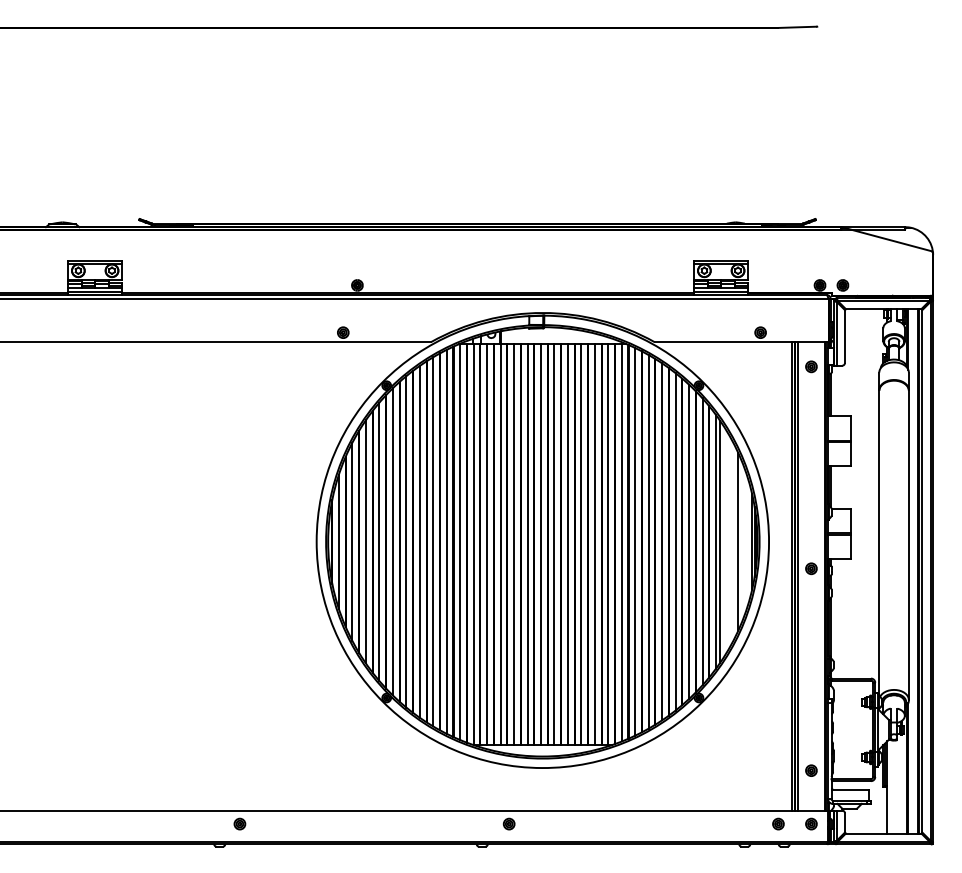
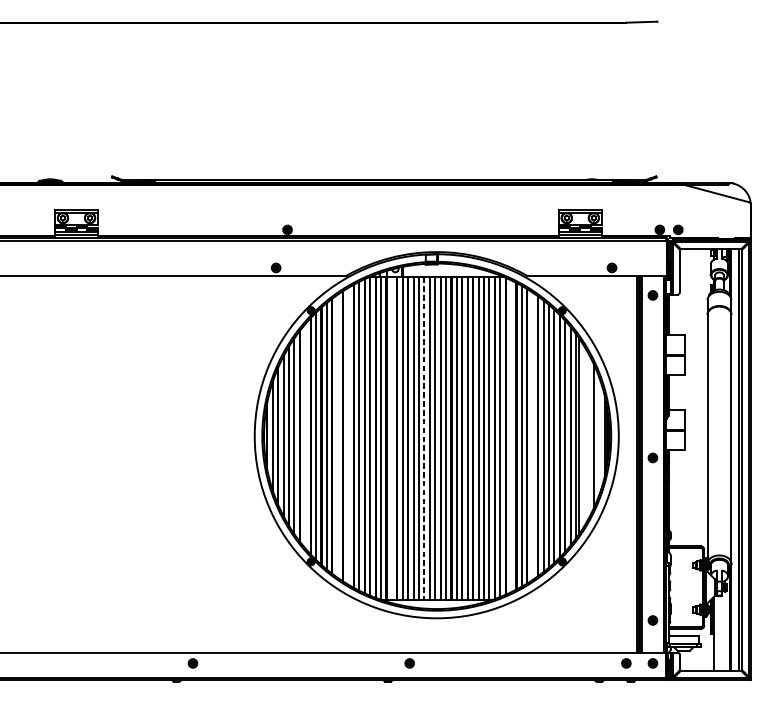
line: (379, 541) -> (305, 436), removed
line: (419, 541) -> (337, 436), removed
line: (433, 541) -> (348, 436), removed
line: (635, 541) -> (511, 436), removed
line: (662, 541) -> (533, 436), removed
line: (487, 544) -> (392, 438), removed
line: (527, 544) -> (424, 438), solid -> dashed

